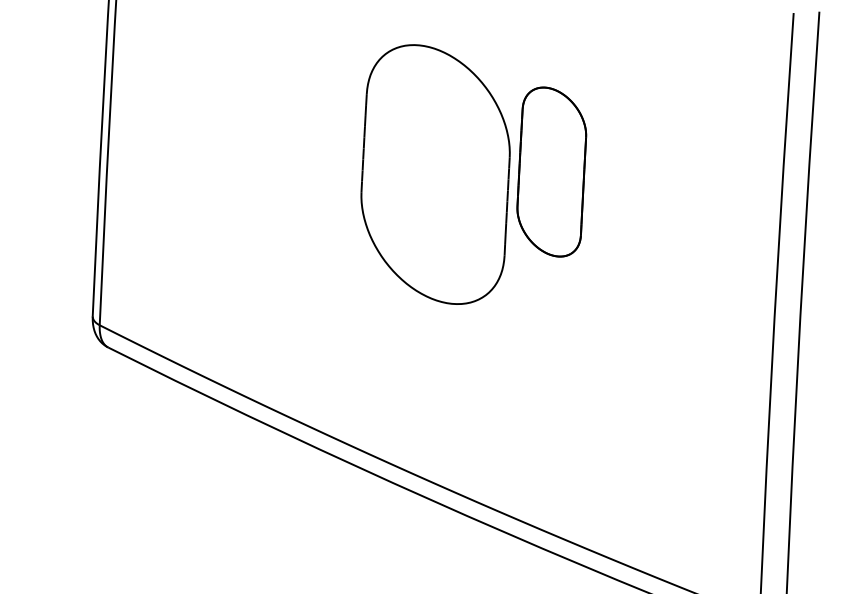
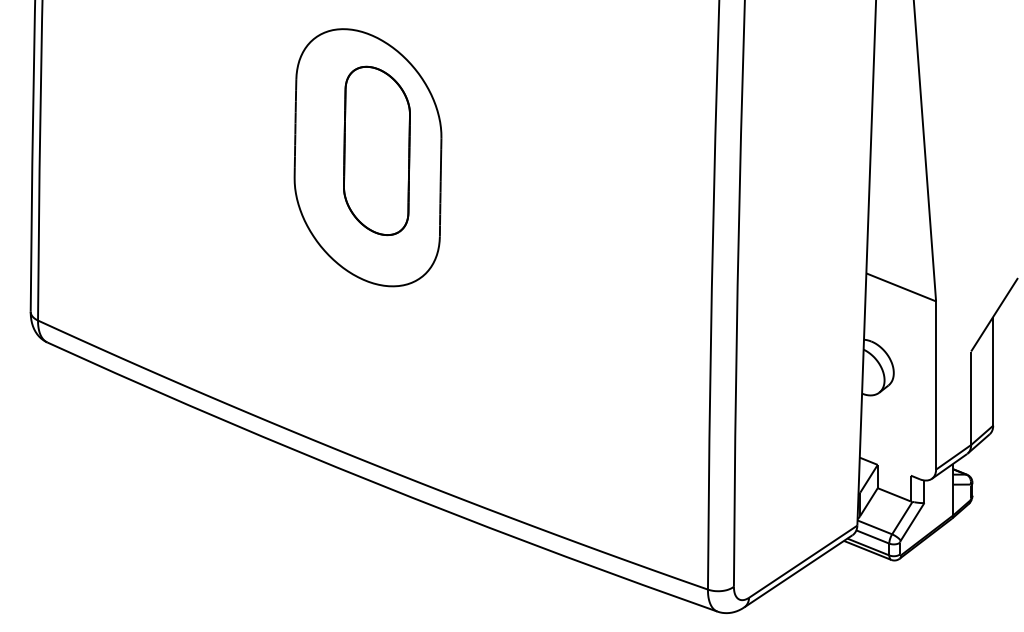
part: (551, 171) -> (376, 150), moved

